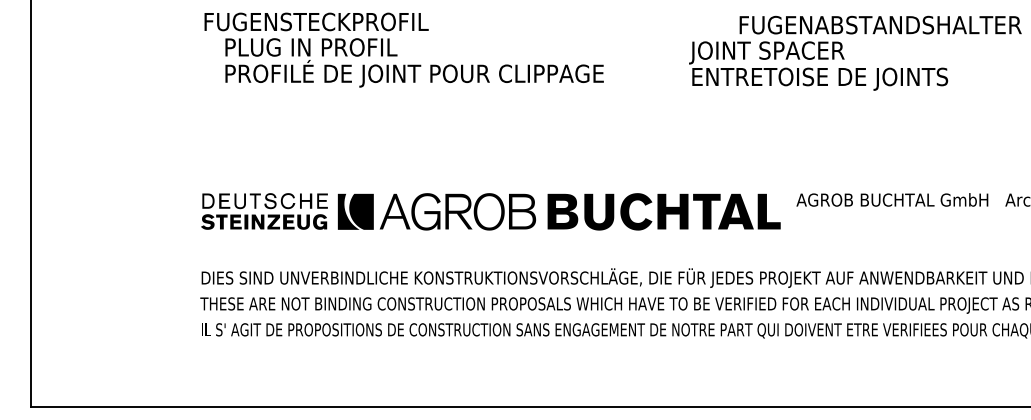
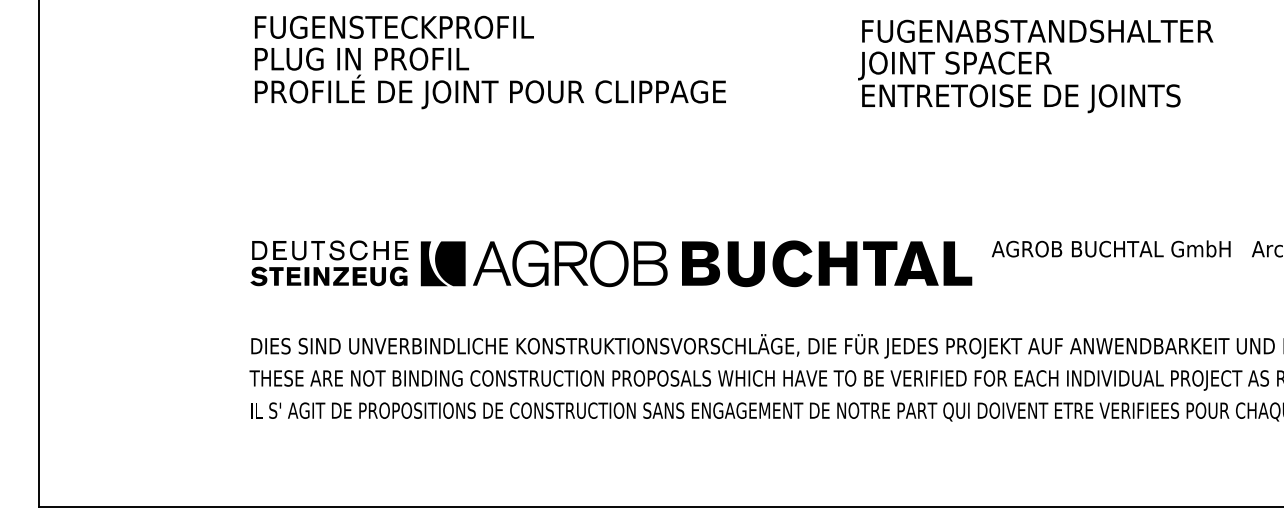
text: (880, 24) -> (1037, 30), moved
text: (414, 63) -> (490, 78), moved

